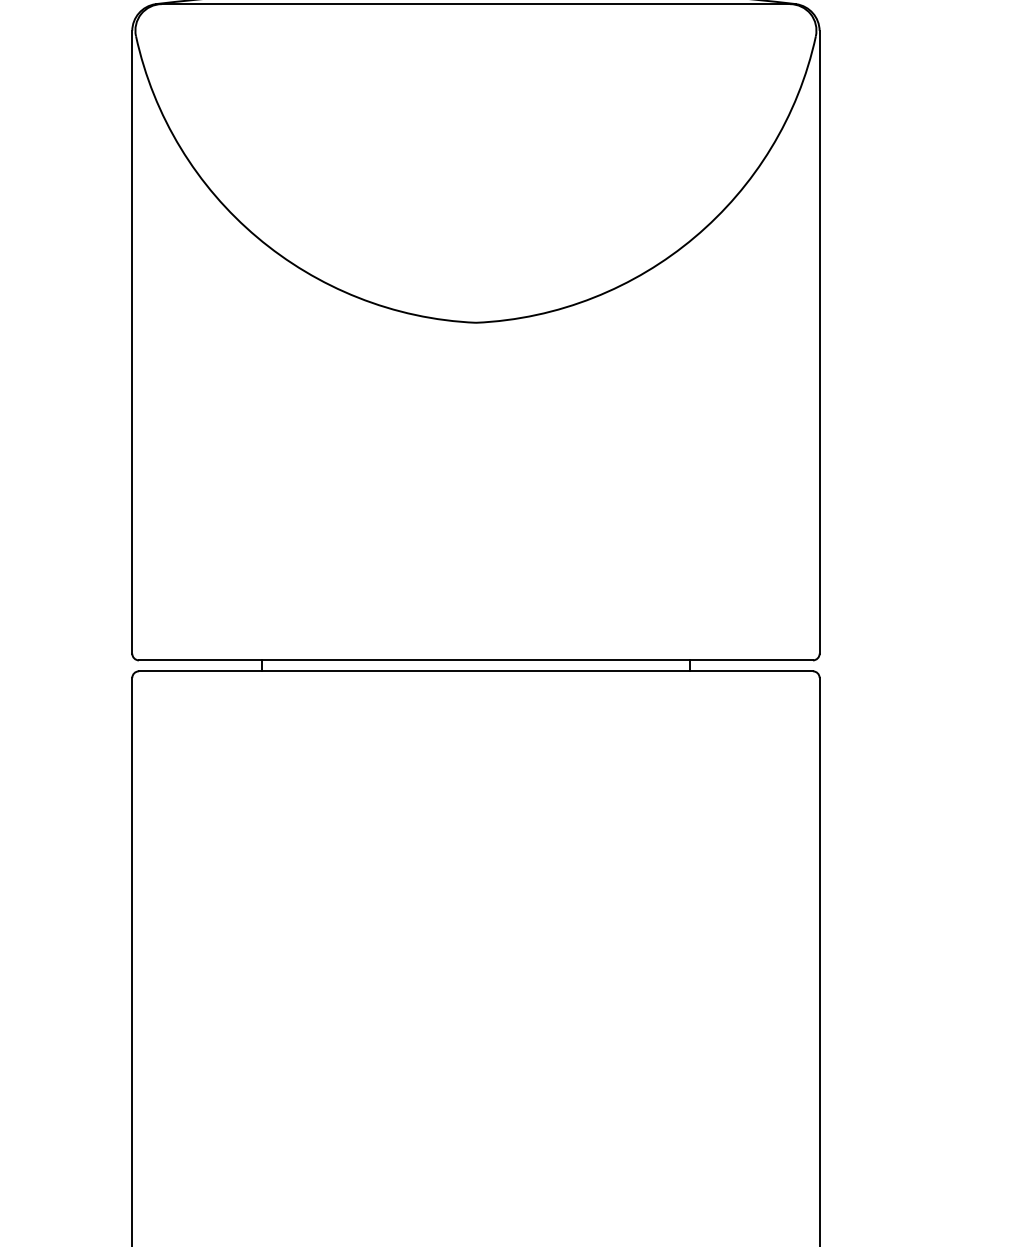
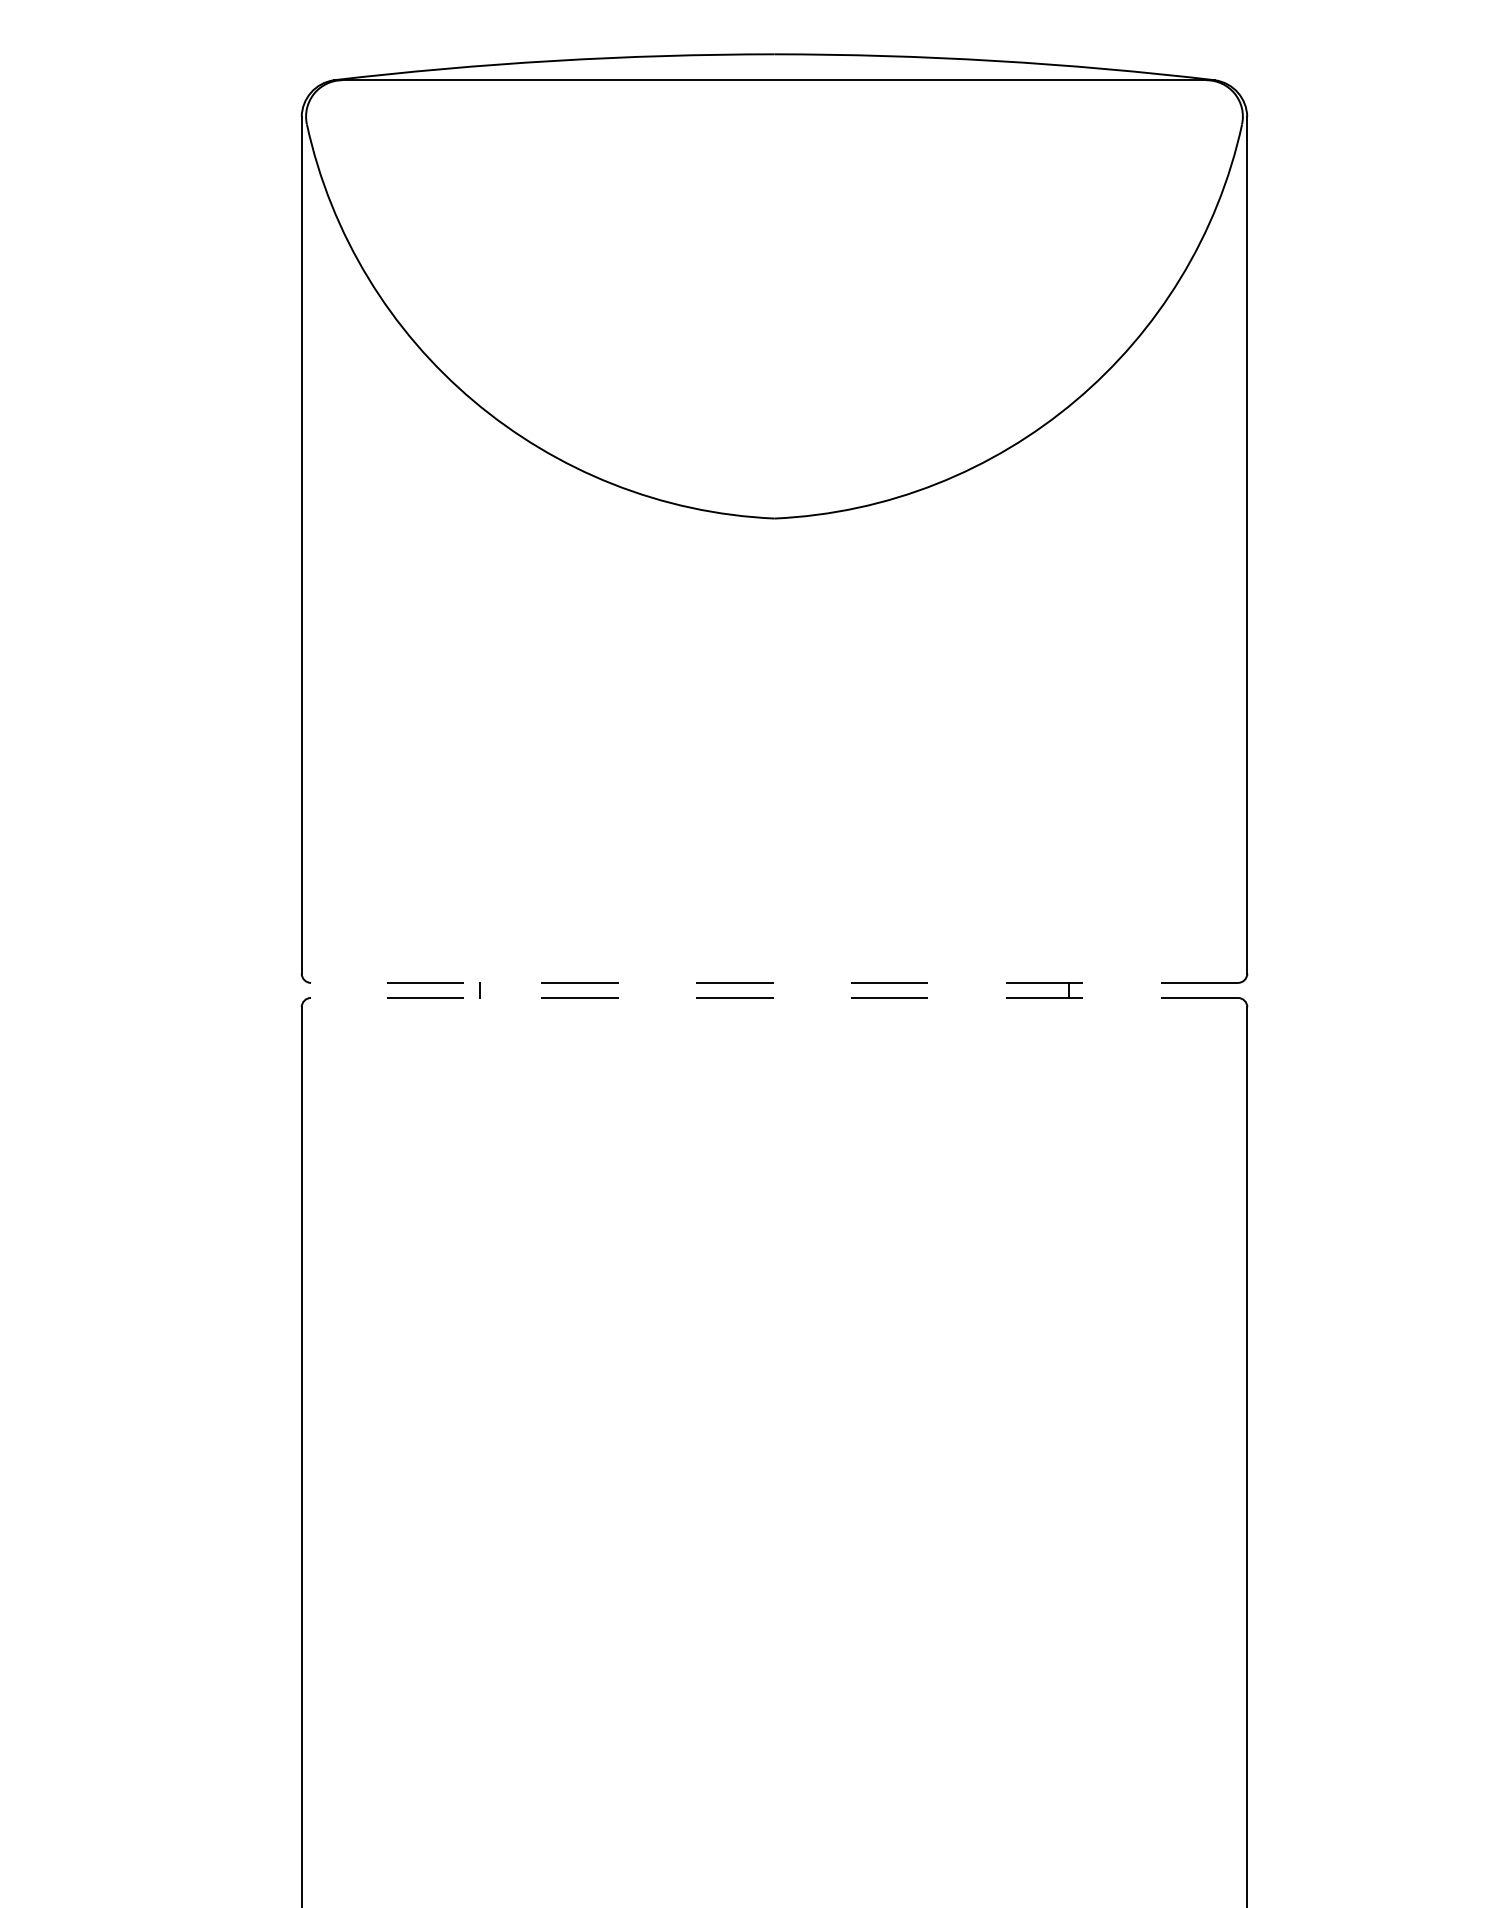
line: (475, 660) -> (774, 982), solid -> dashed
line: (475, 670) -> (774, 997), solid -> dashed

